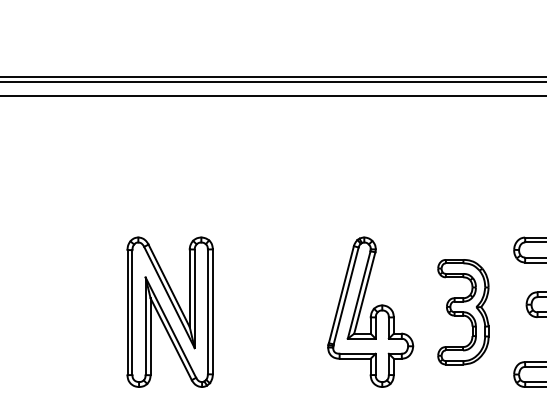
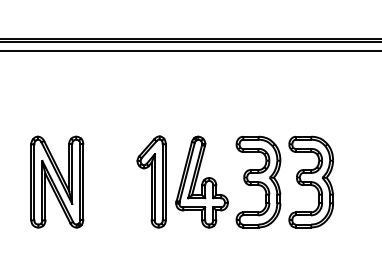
part: (170, 311) -> (57, 181), moved
part: (287, 311) -> (151, 181), added
part: (463, 311) -> (258, 181), size x1.43

